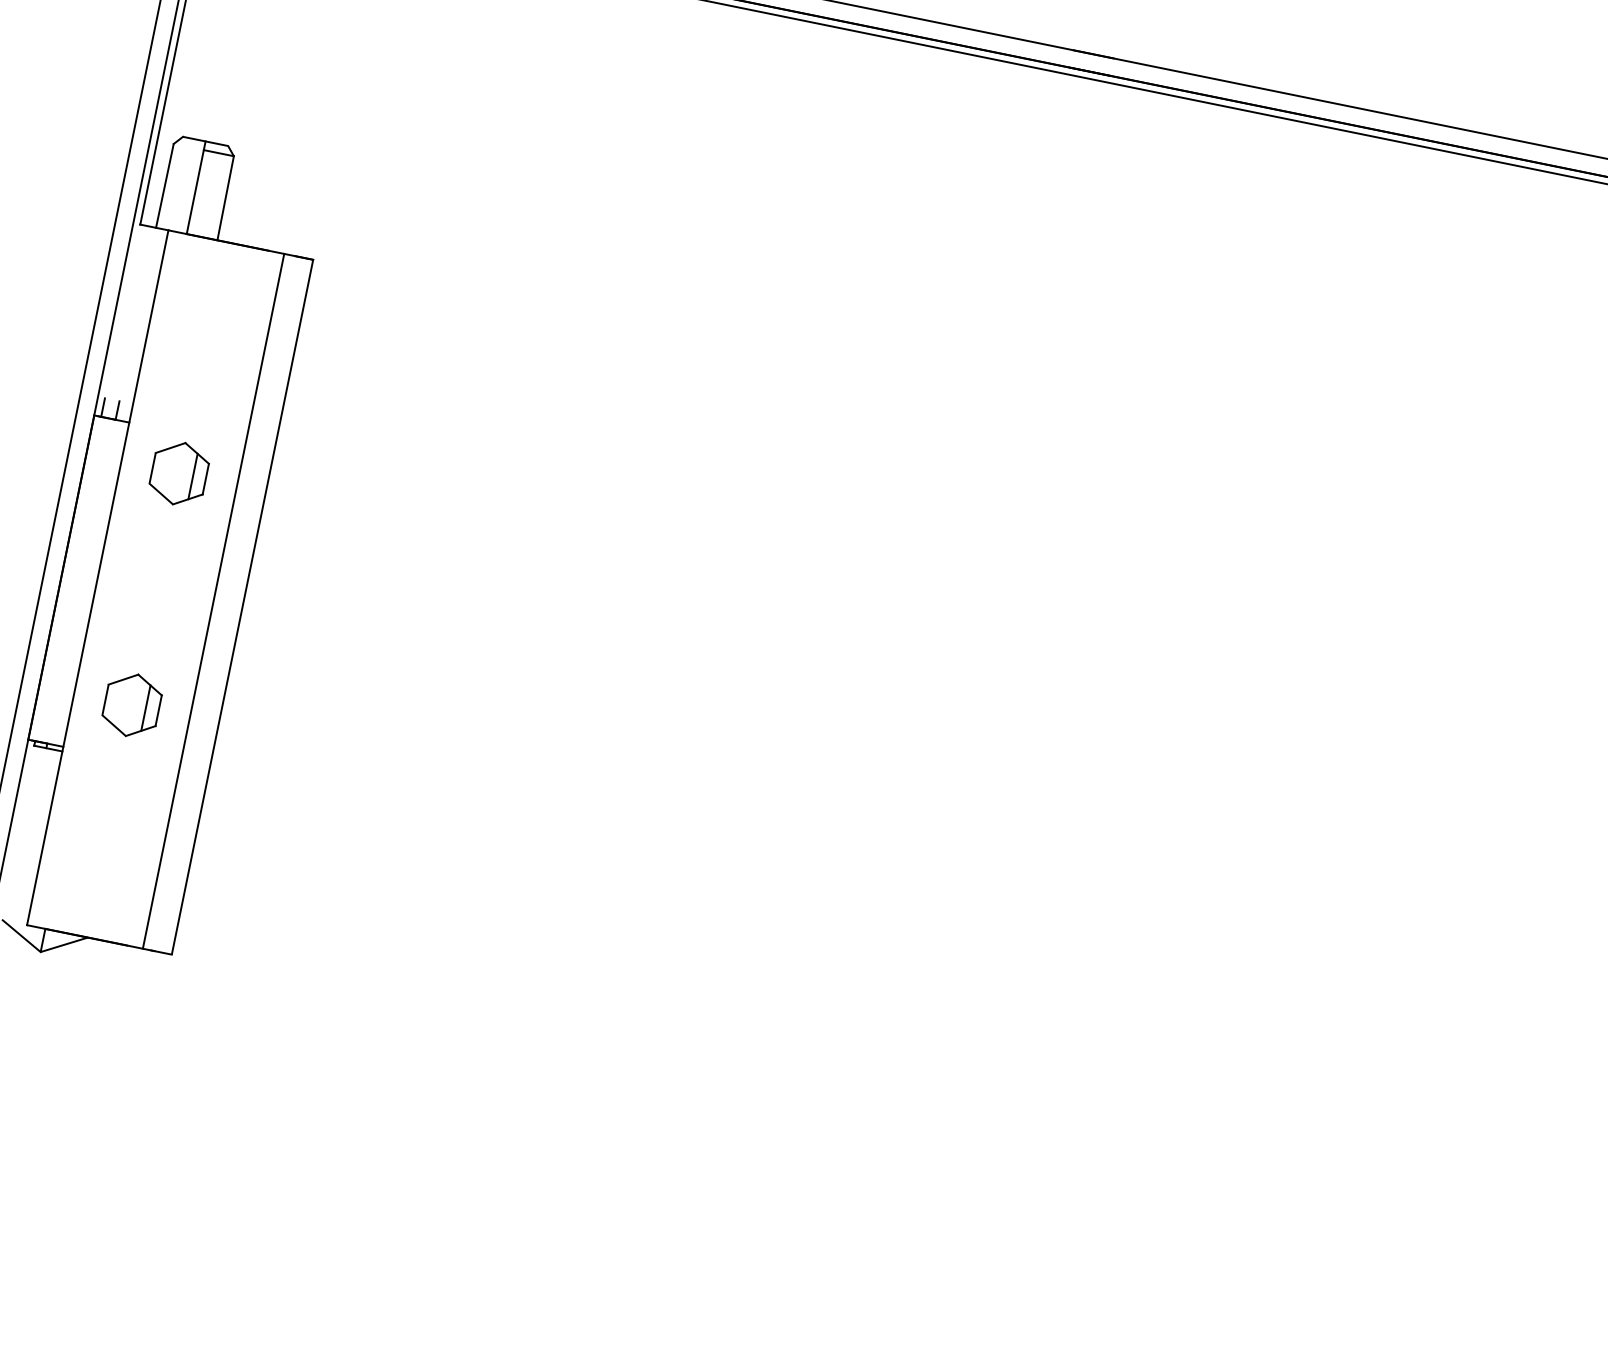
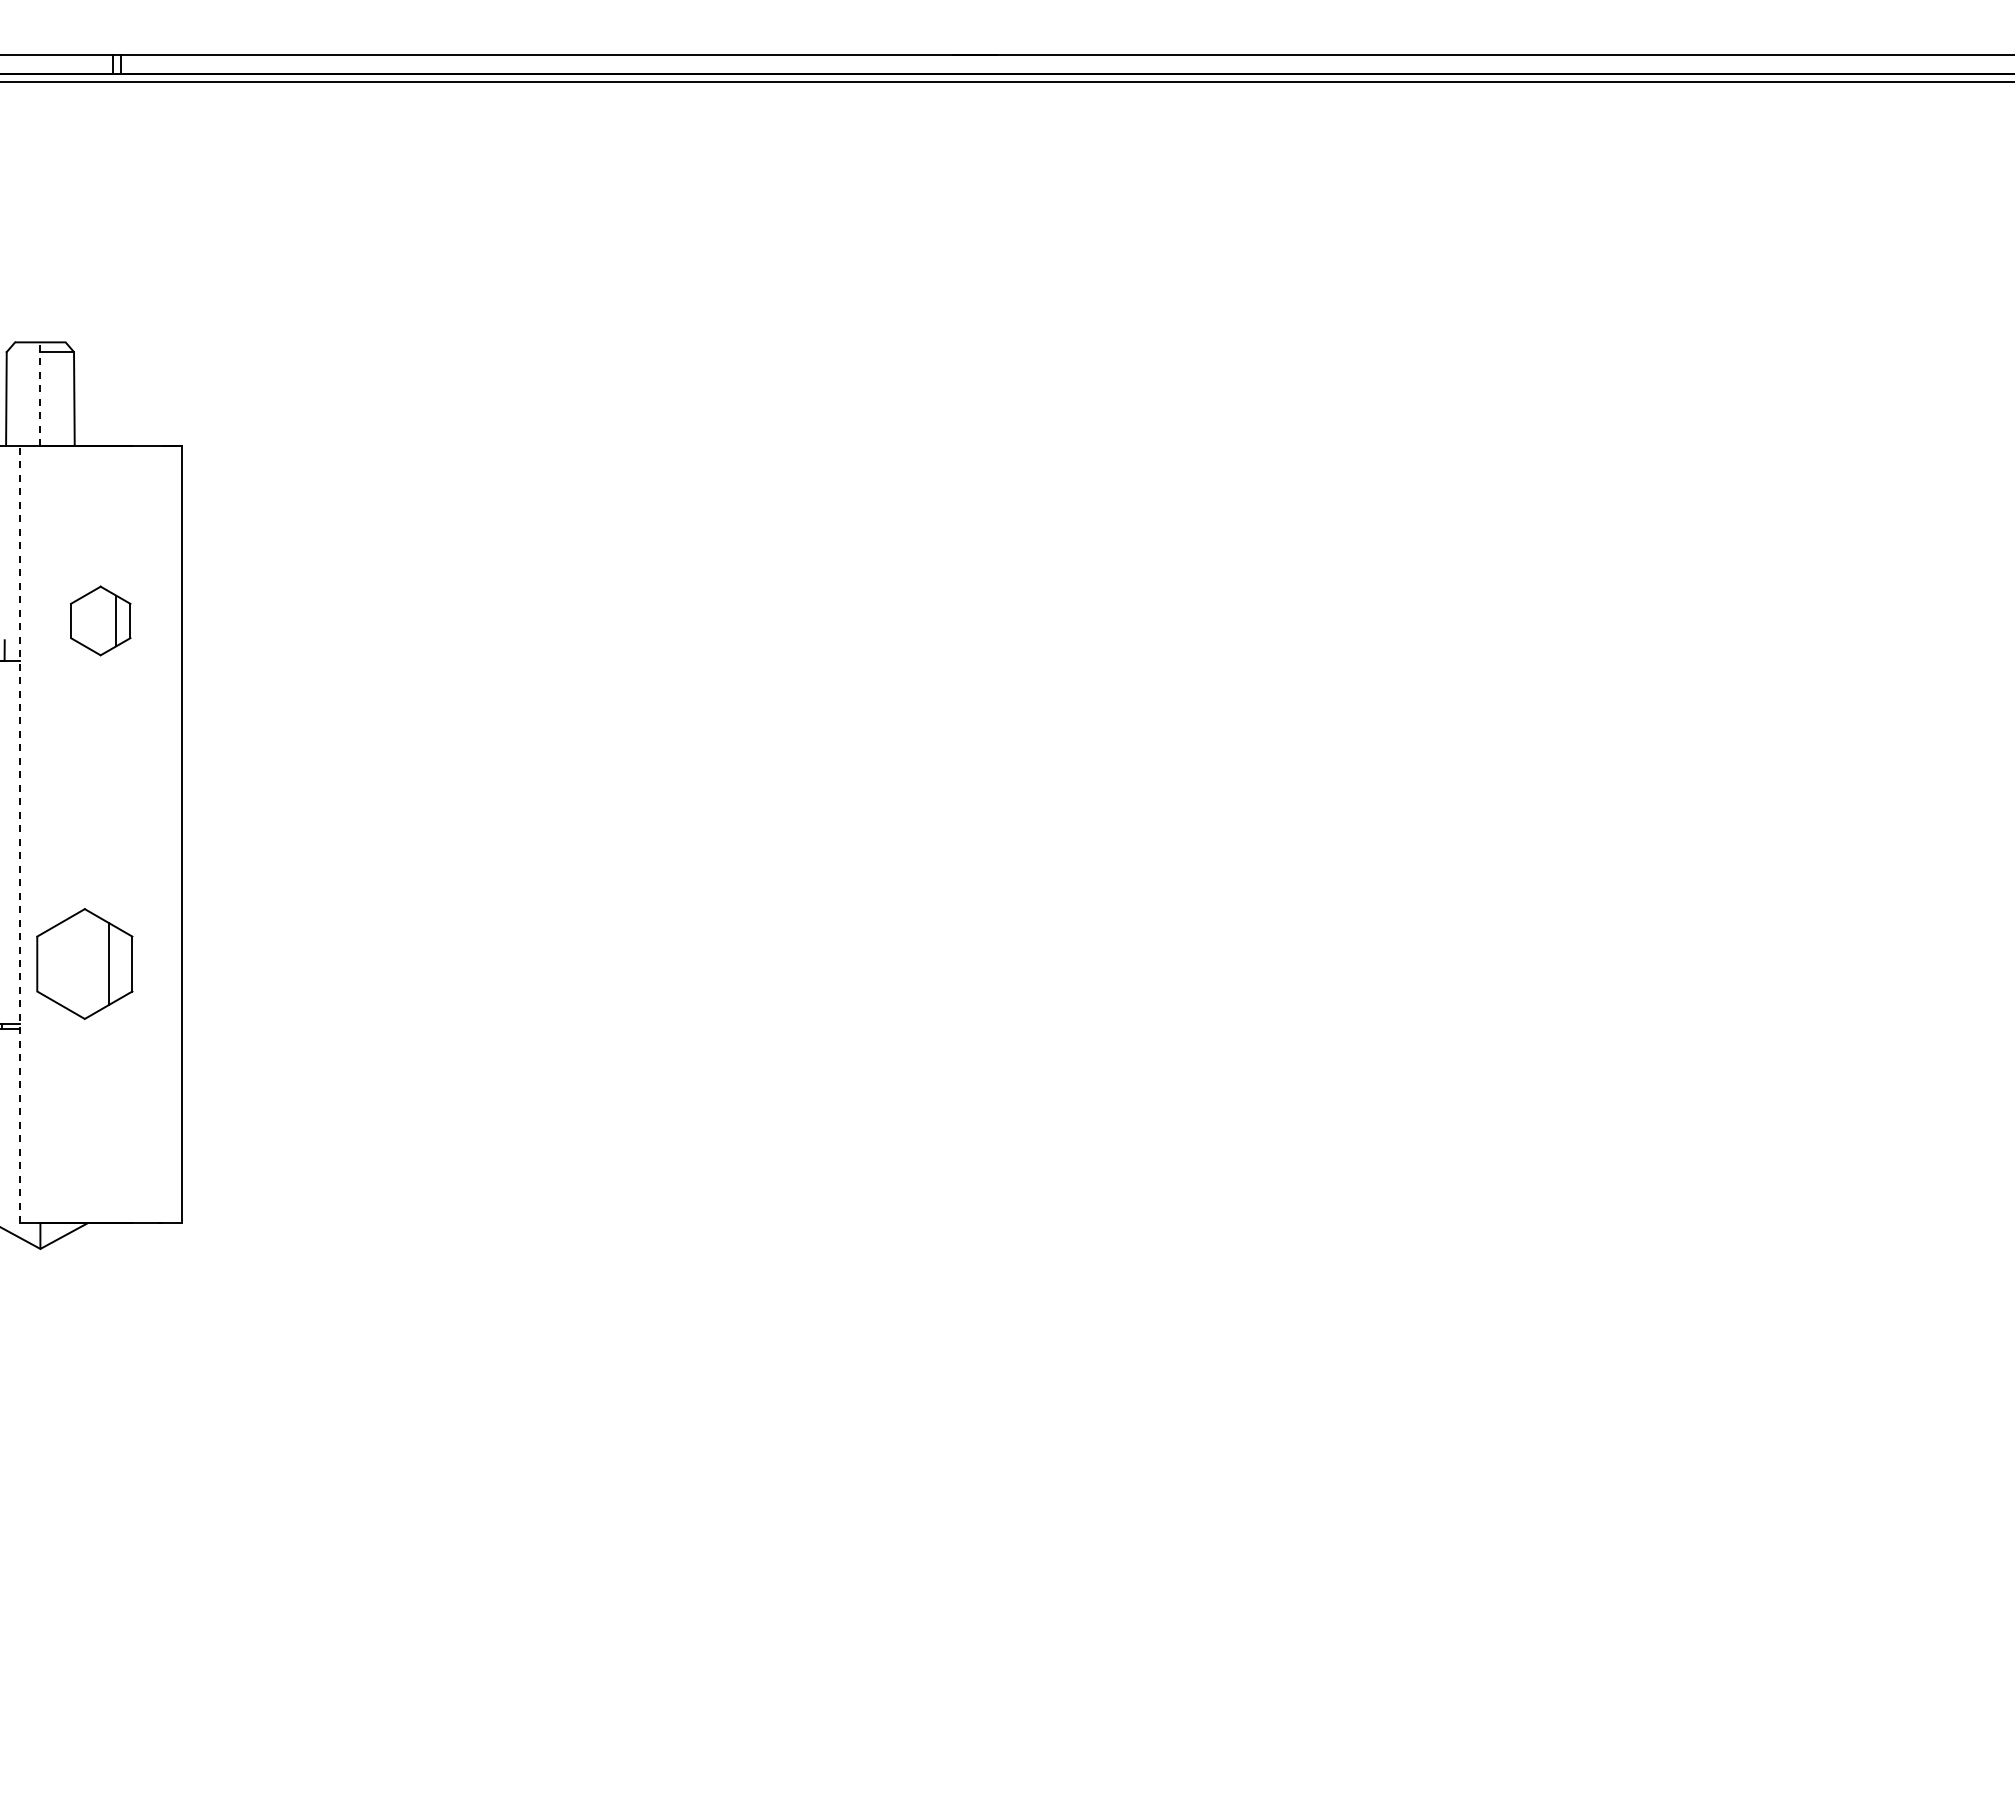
line: (196, 188) -> (40, 394), solid -> dashed
part: (179, 473) -> (100, 620), moved
line: (97, 577) -> (19, 834), solid -> dashed
line: (213, 601) -> (149, 834), removed
part: (132, 704) -> (84, 963), size x1.6

